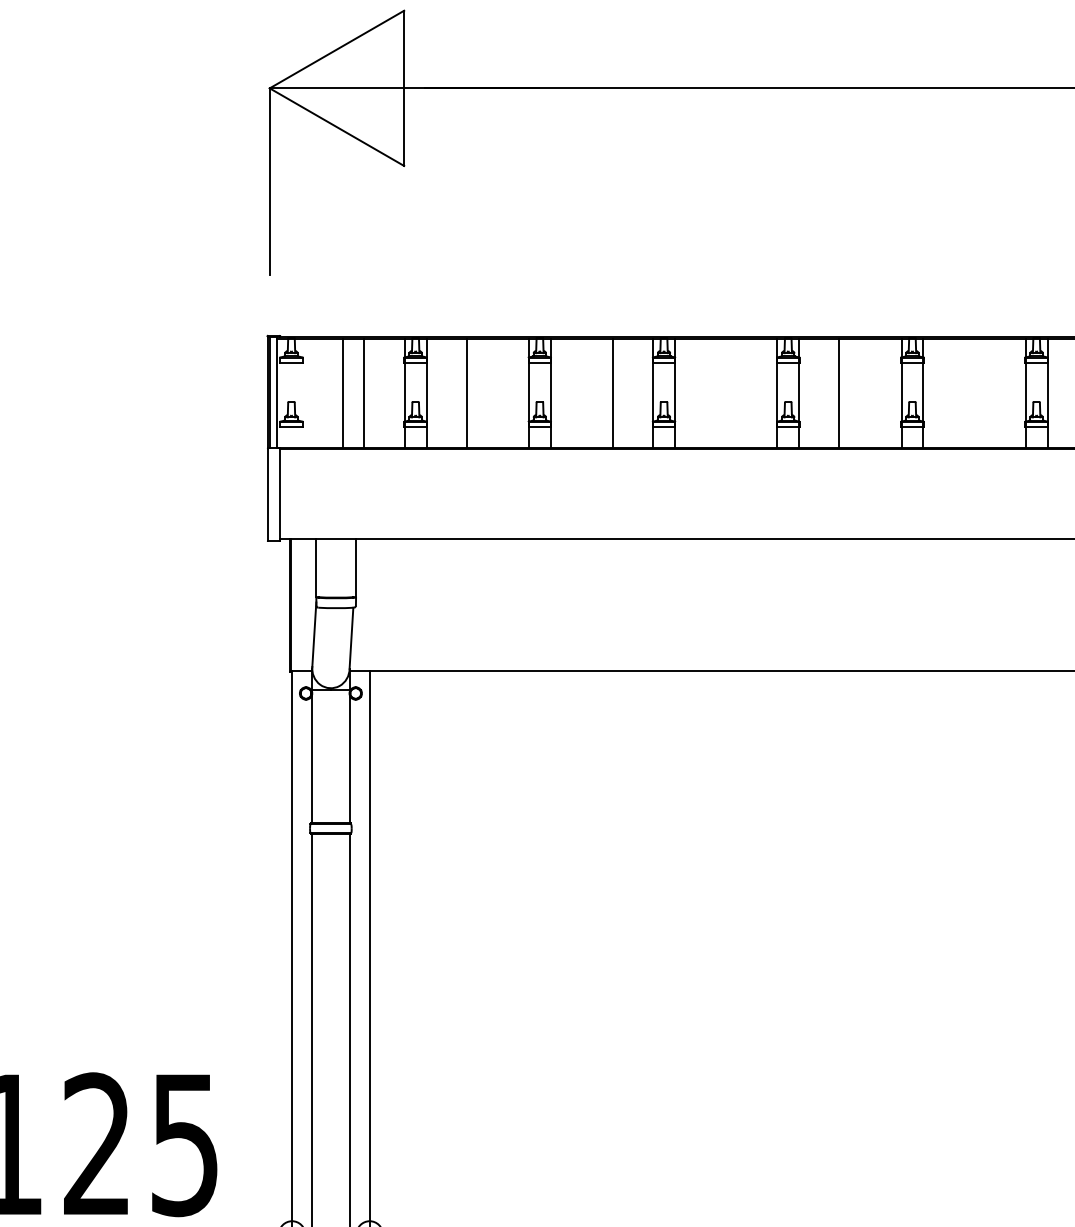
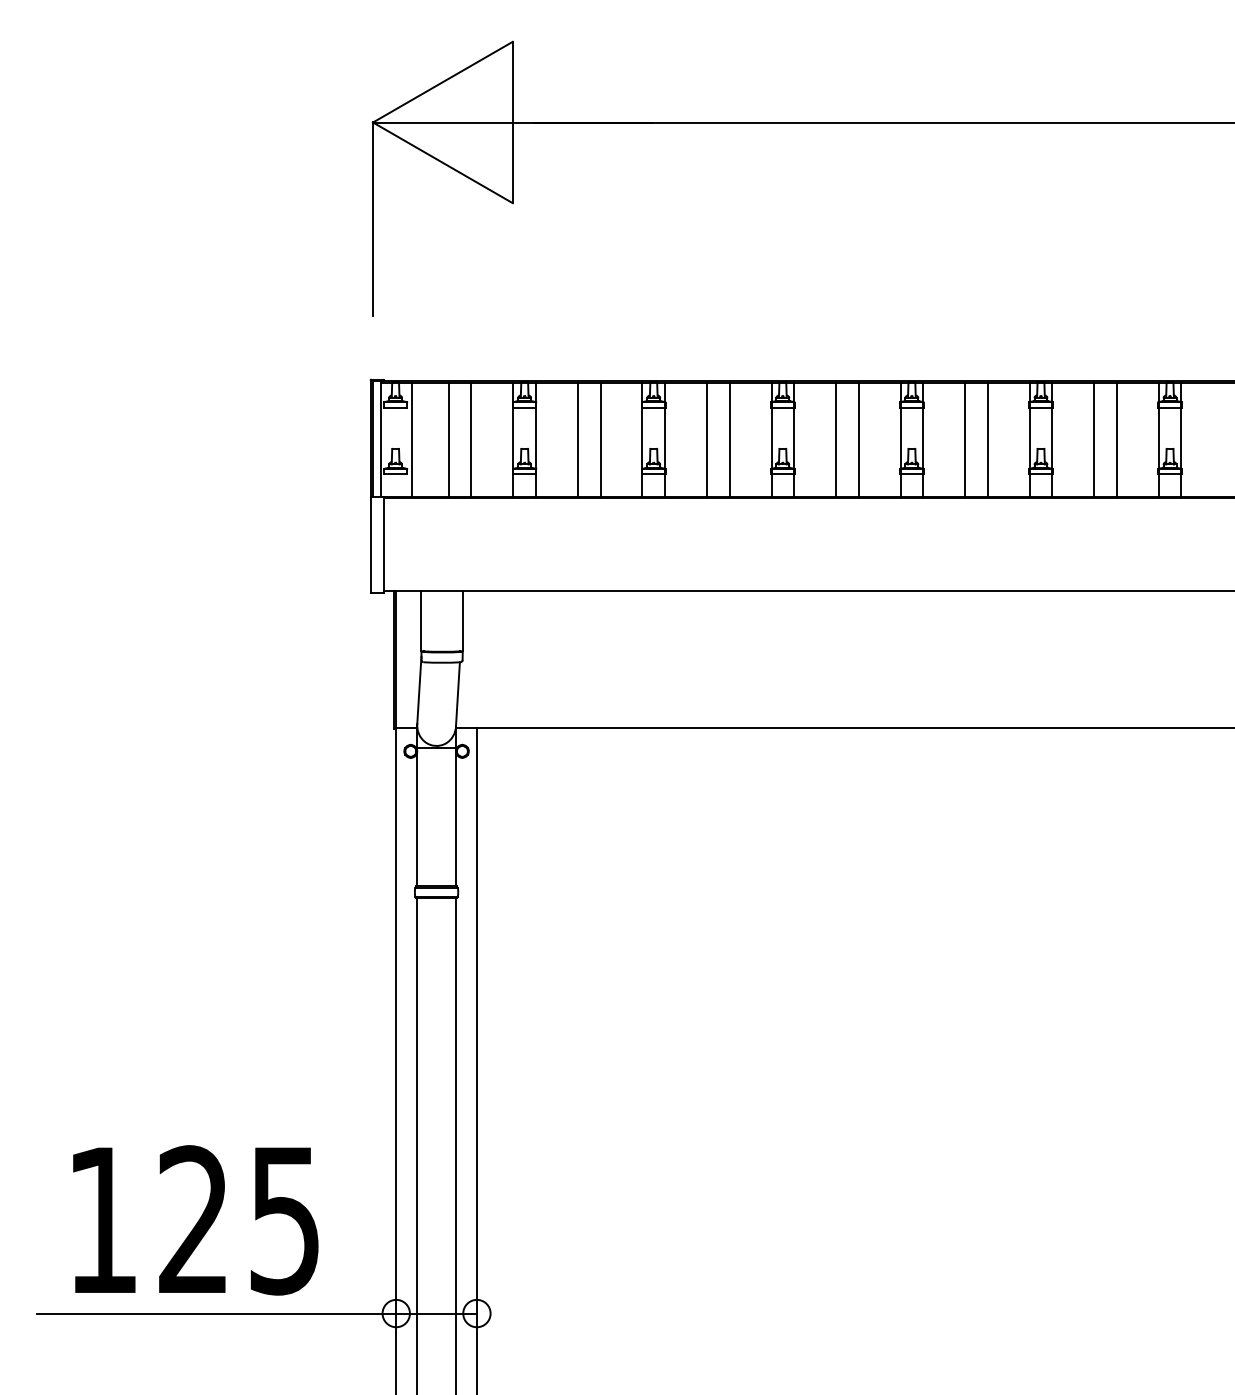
line: (306, 393) -> (411, 439), added
line: (488, 393) -> (600, 439), added
line: (591, 393) -> (707, 439), added
line: (715, 393) -> (836, 439), added
line: (736, 393) -> (858, 439), added
line: (860, 393) -> (987, 439), added
line: (963, 393) -> (1094, 439), added
line: (985, 393) -> (1116, 439), added

